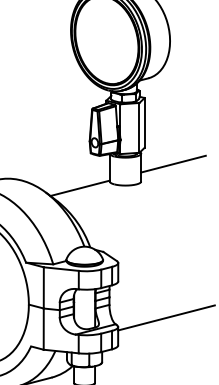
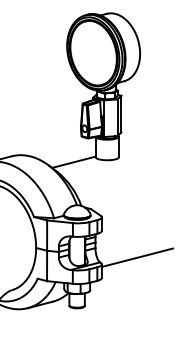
line: (173, 164) -> (142, 144), removed

